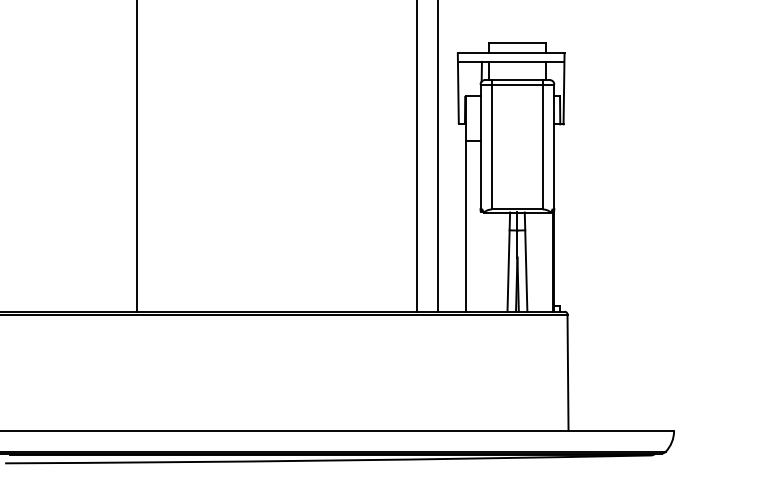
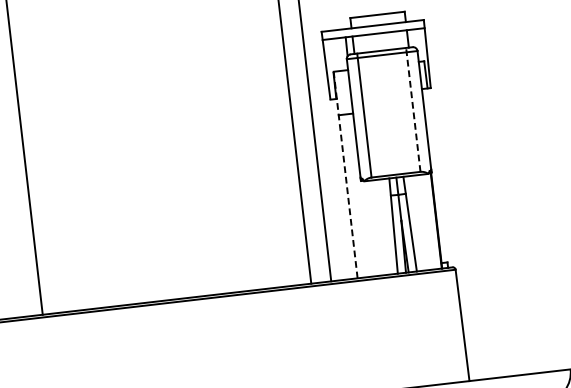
line: (542, 144) -> (412, 109), solid -> dashed
line: (465, 203) -> (345, 174), solid -> dashed

